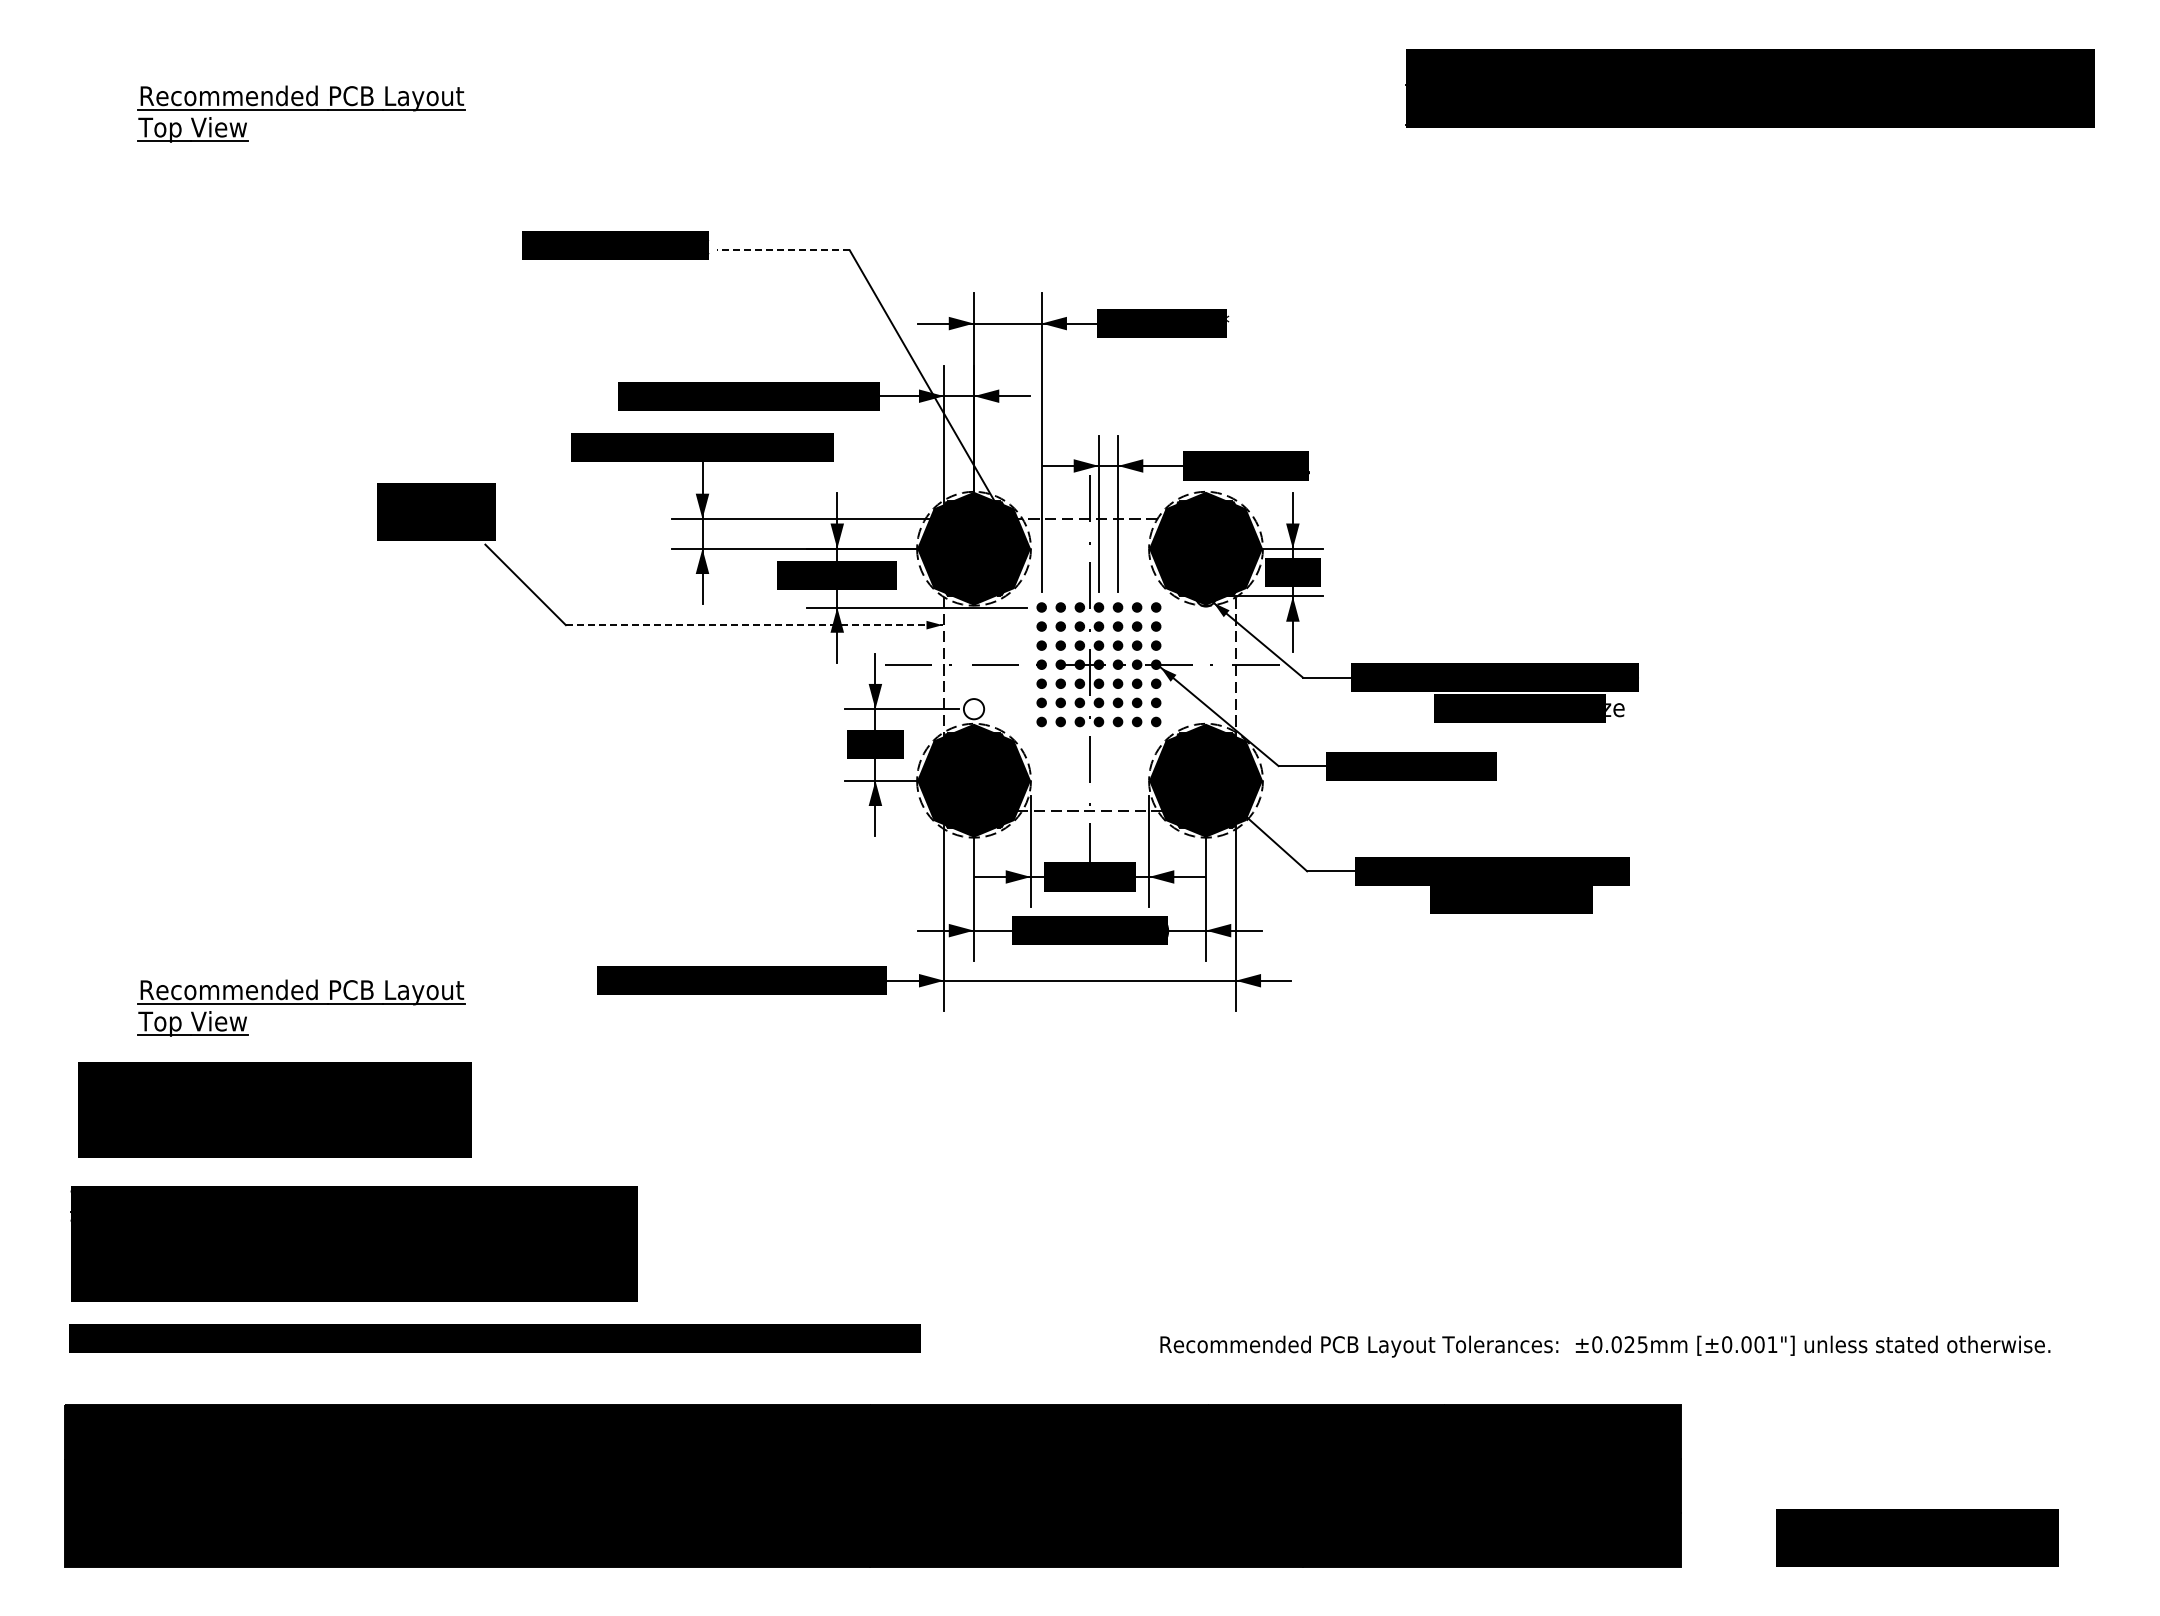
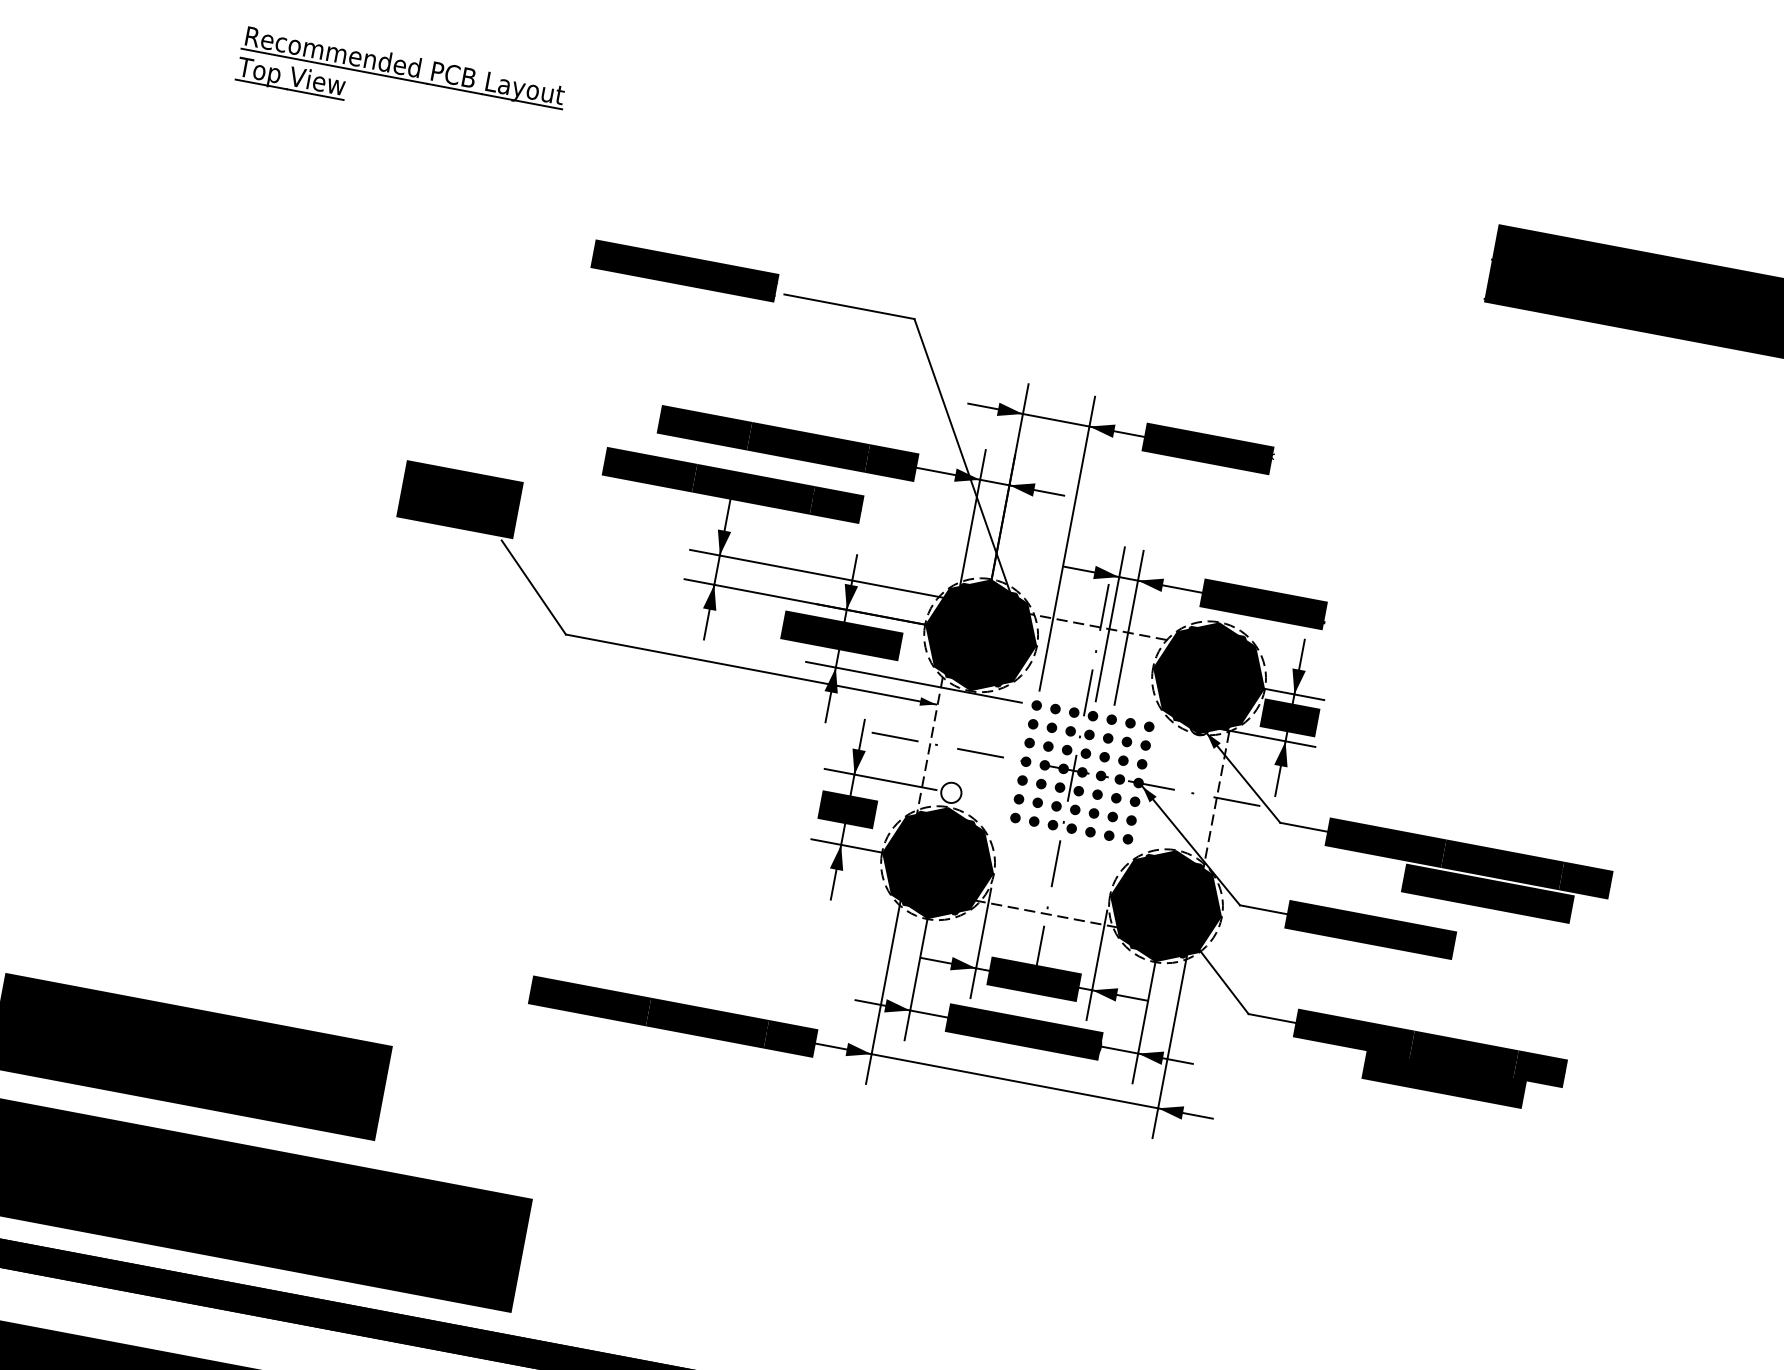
line: (783, 250) -> (849, 306), dashed -> solid
line: (754, 625) -> (751, 669), dashed -> solid
text: (1615, 710) -> (1581, 913), Socket Body Size -> Alignment Hole
part: (301, 1007) -> (235, 961), removed

